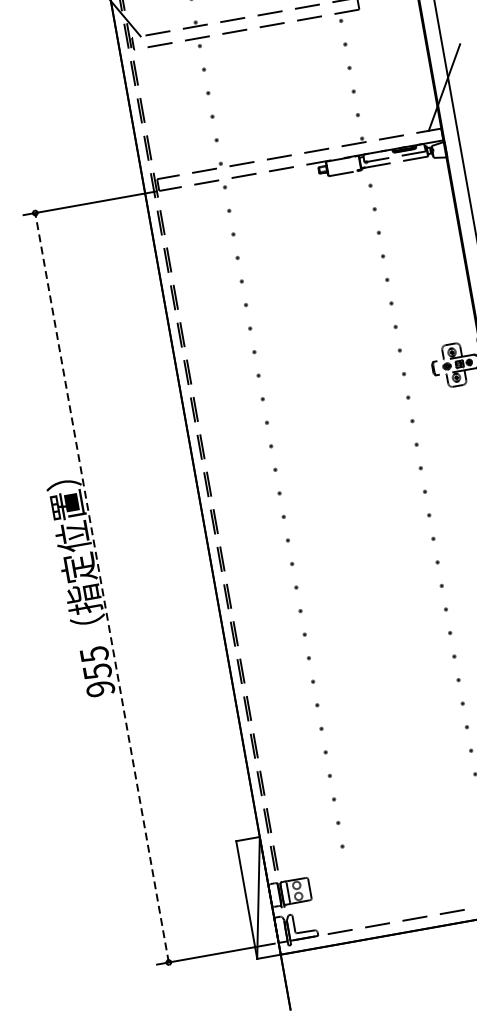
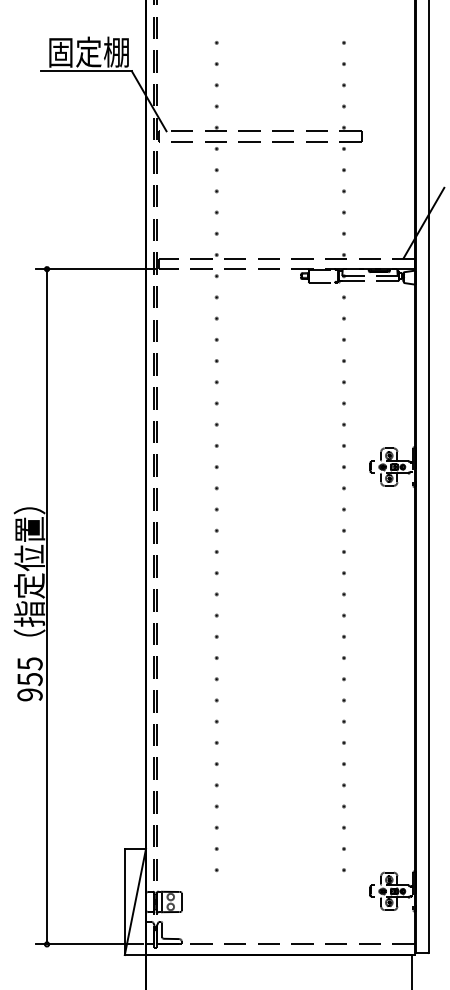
line: (102, 587) -> (47, 606), dashed -> solid

